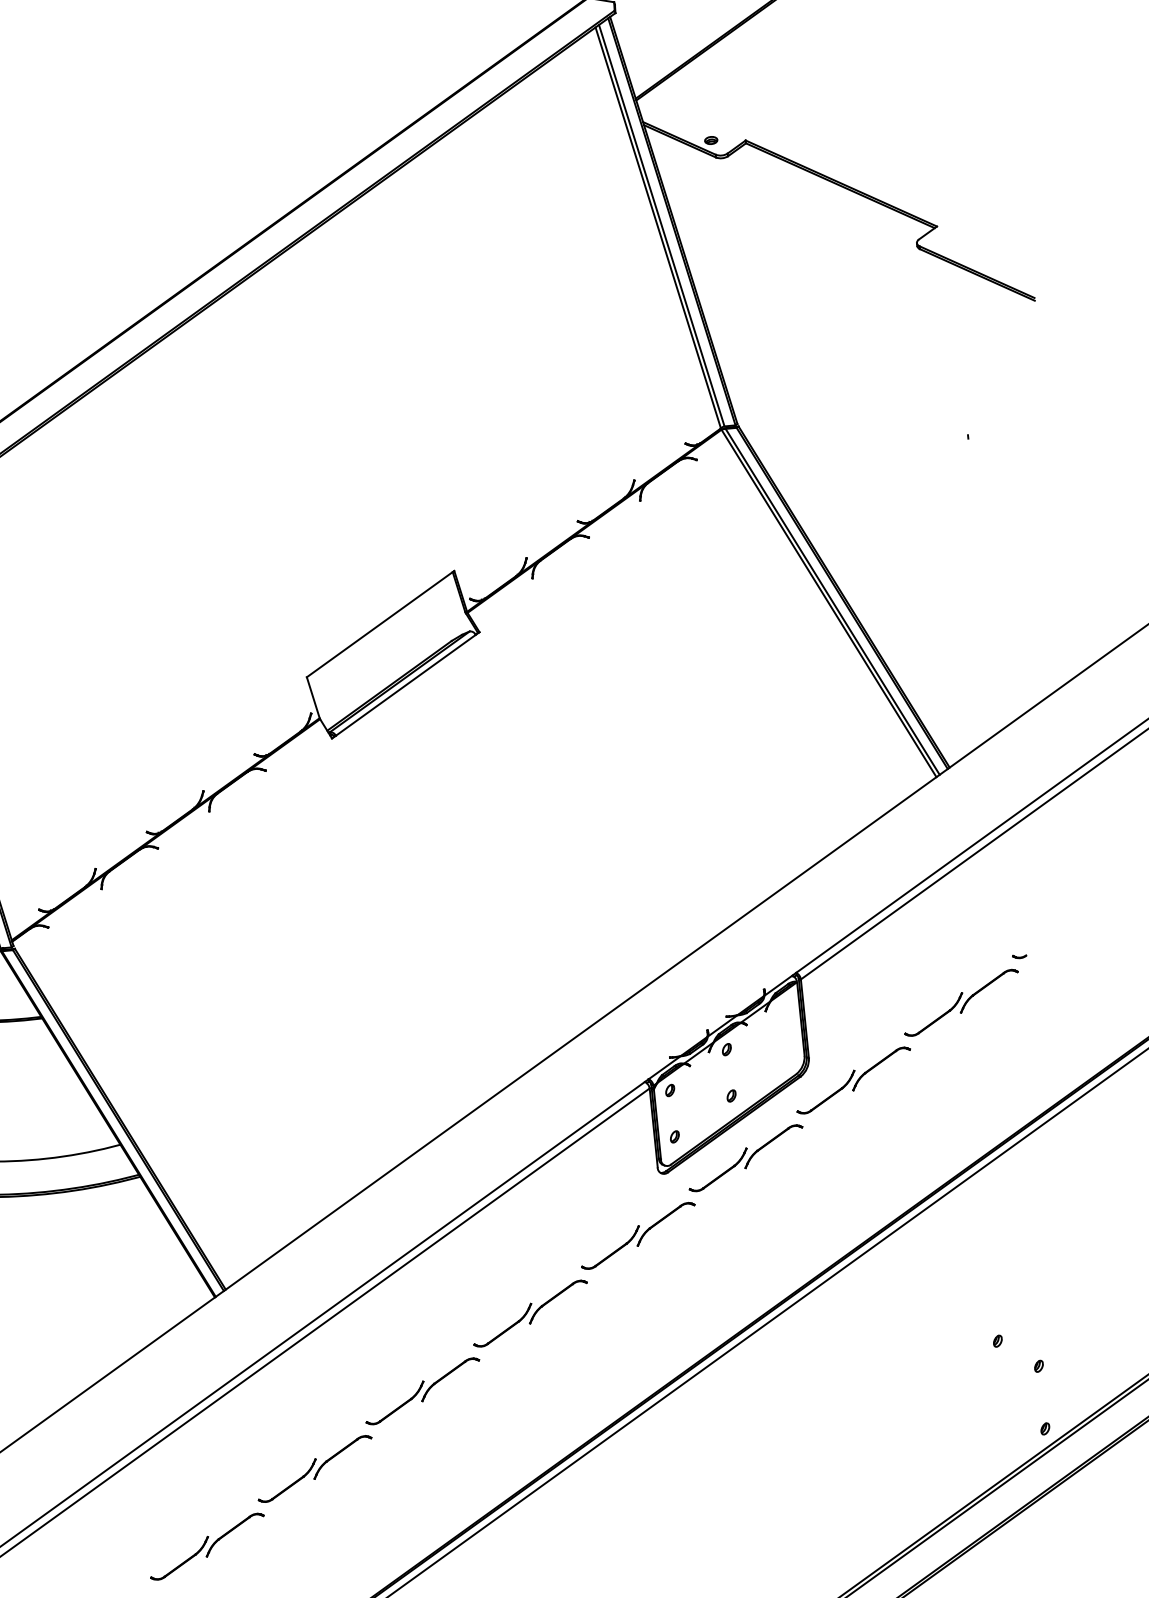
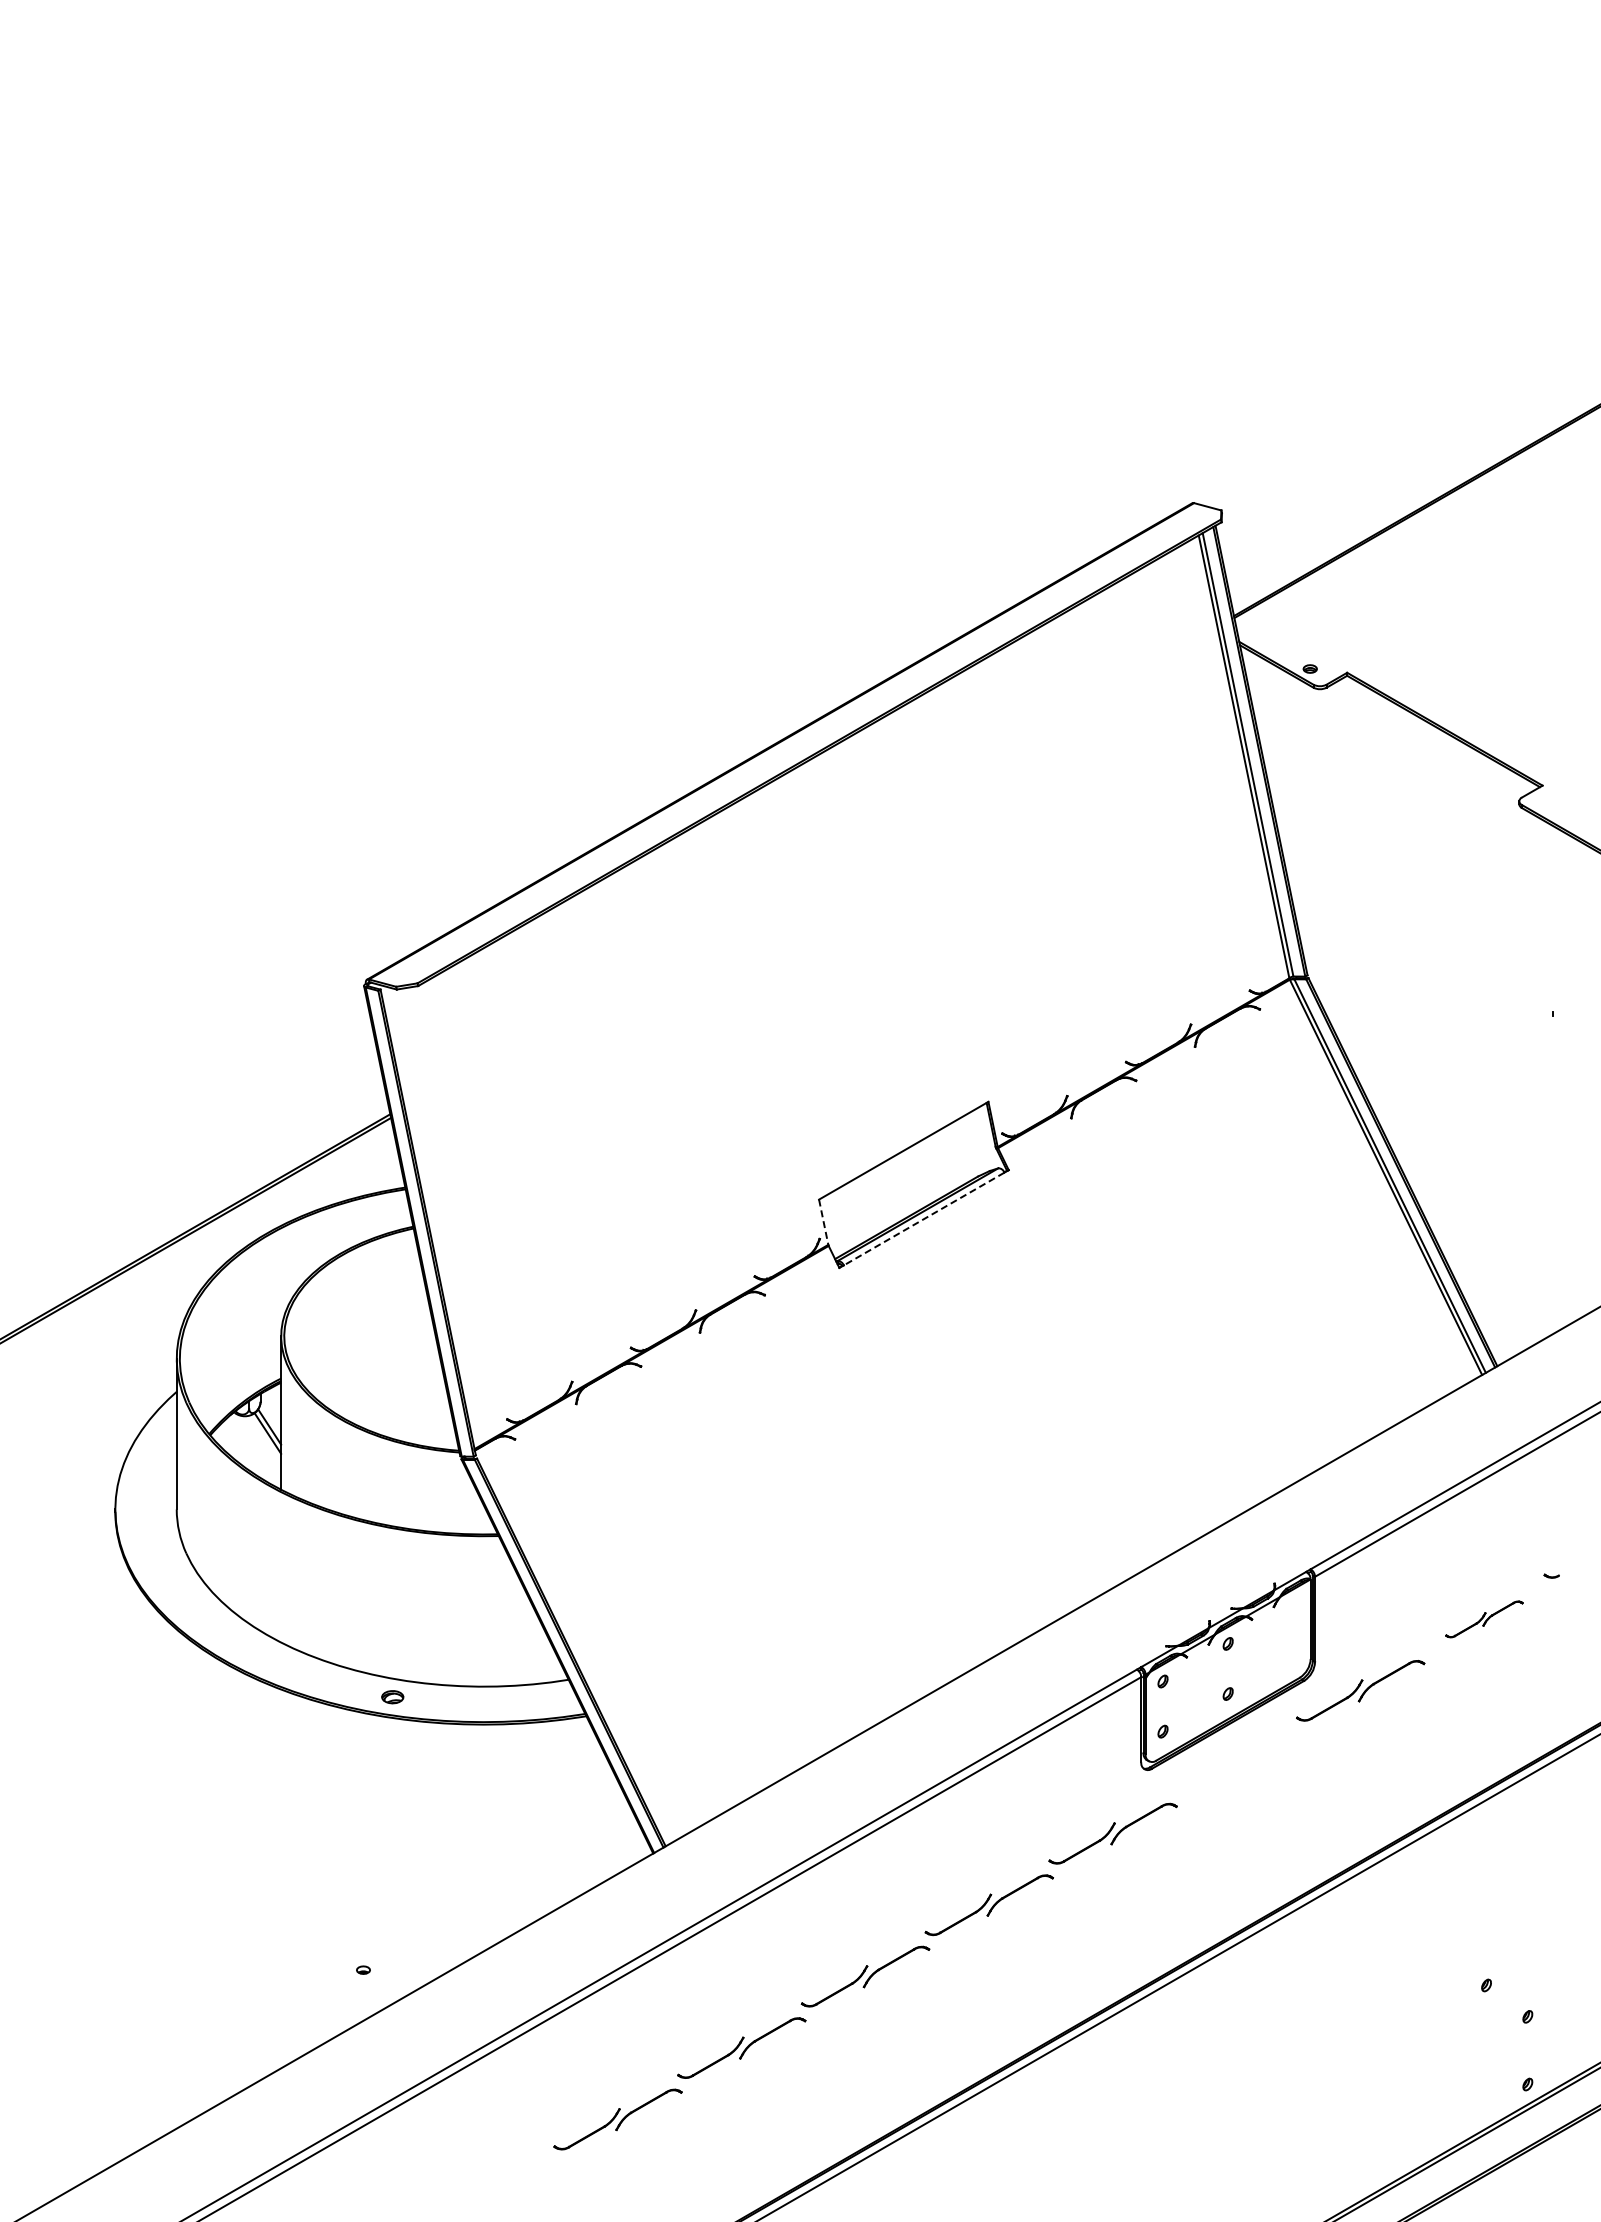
line: (406, 685) -> (924, 1219), solid -> dashed
line: (313, 697) -> (823, 1222), solid -> dashed
part: (961, 1002) -> (1484, 1619), size x0.6
part: (745, 1158) -> (1236, 1762), removed

